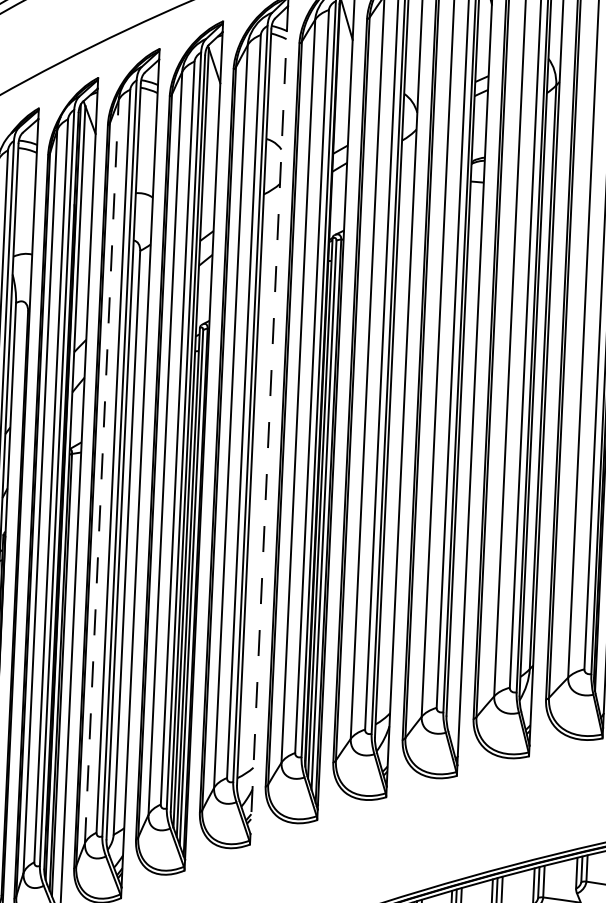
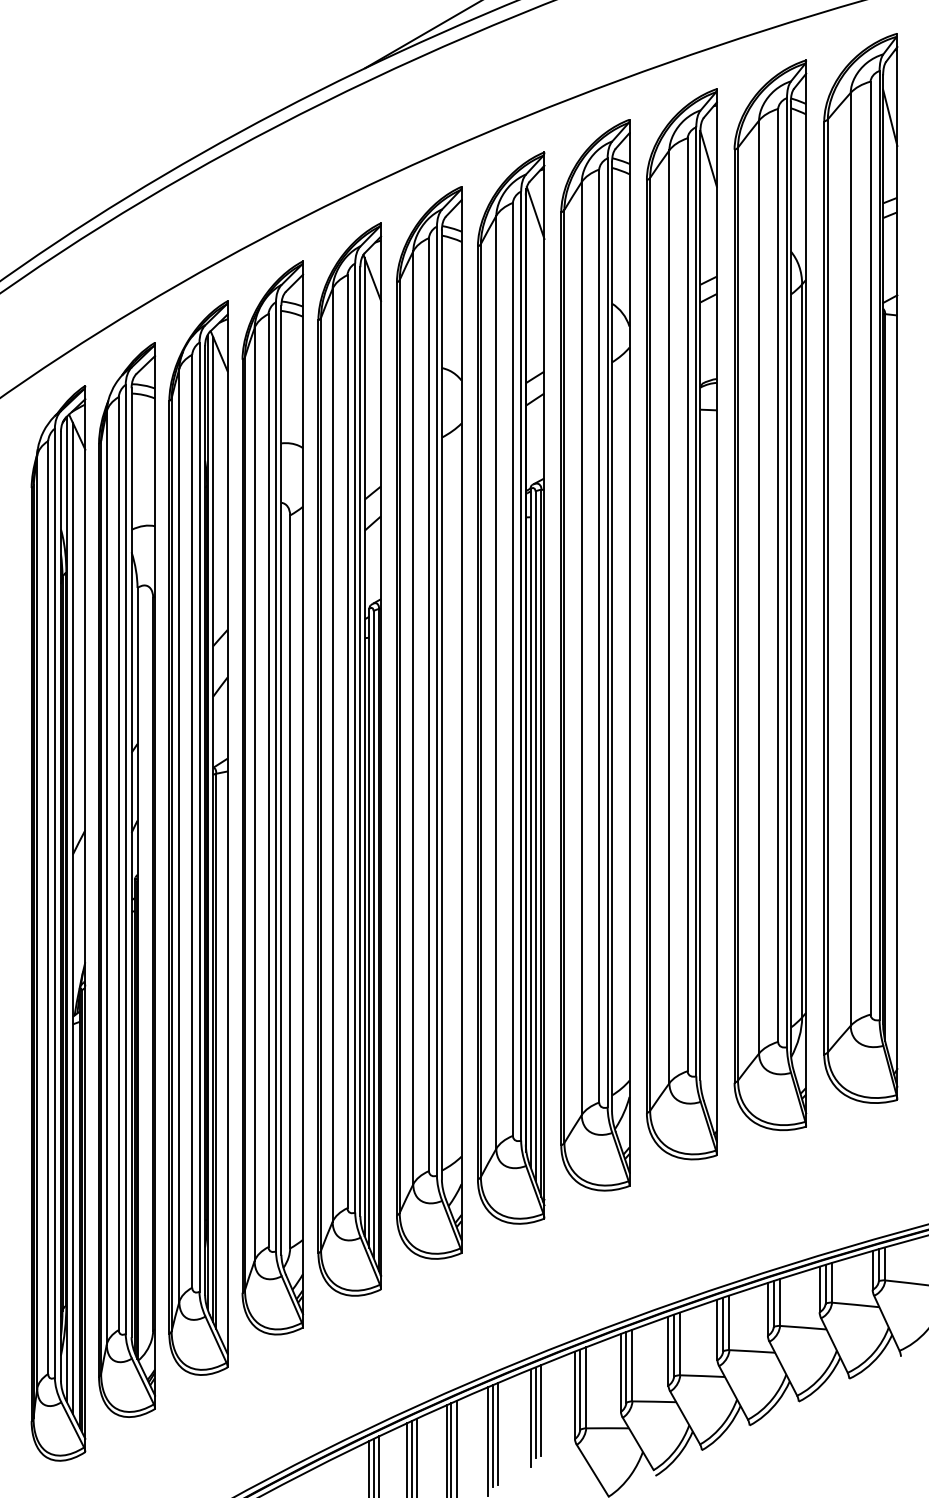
line: (269, 420) -> (461, 720), dashed -> solid
line: (101, 471) -> (254, 794), dashed -> solid

